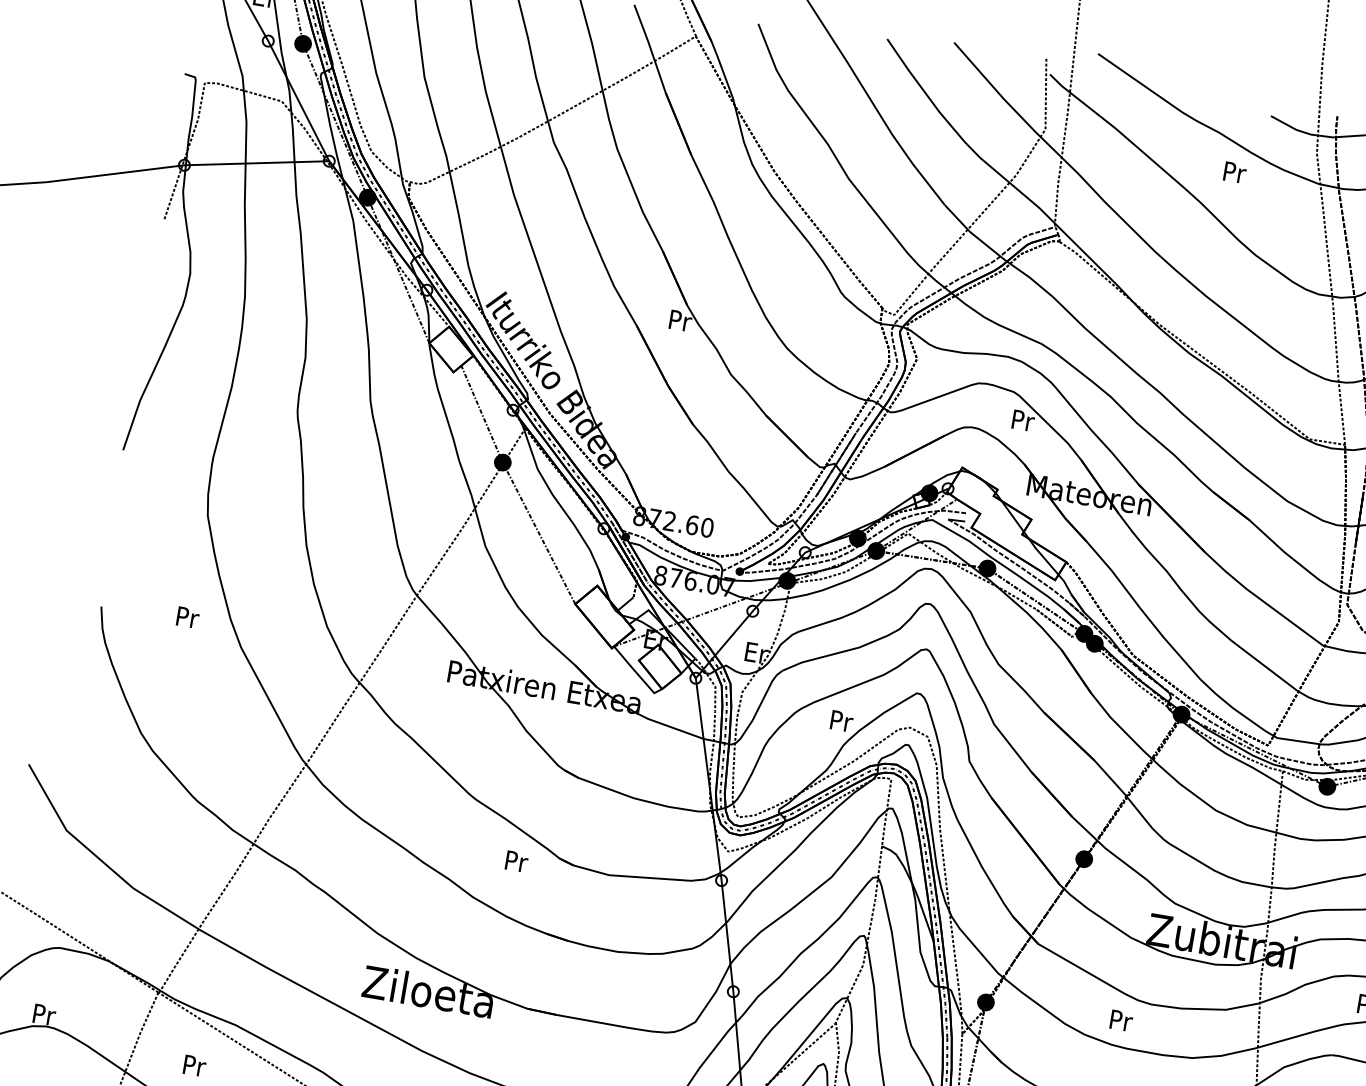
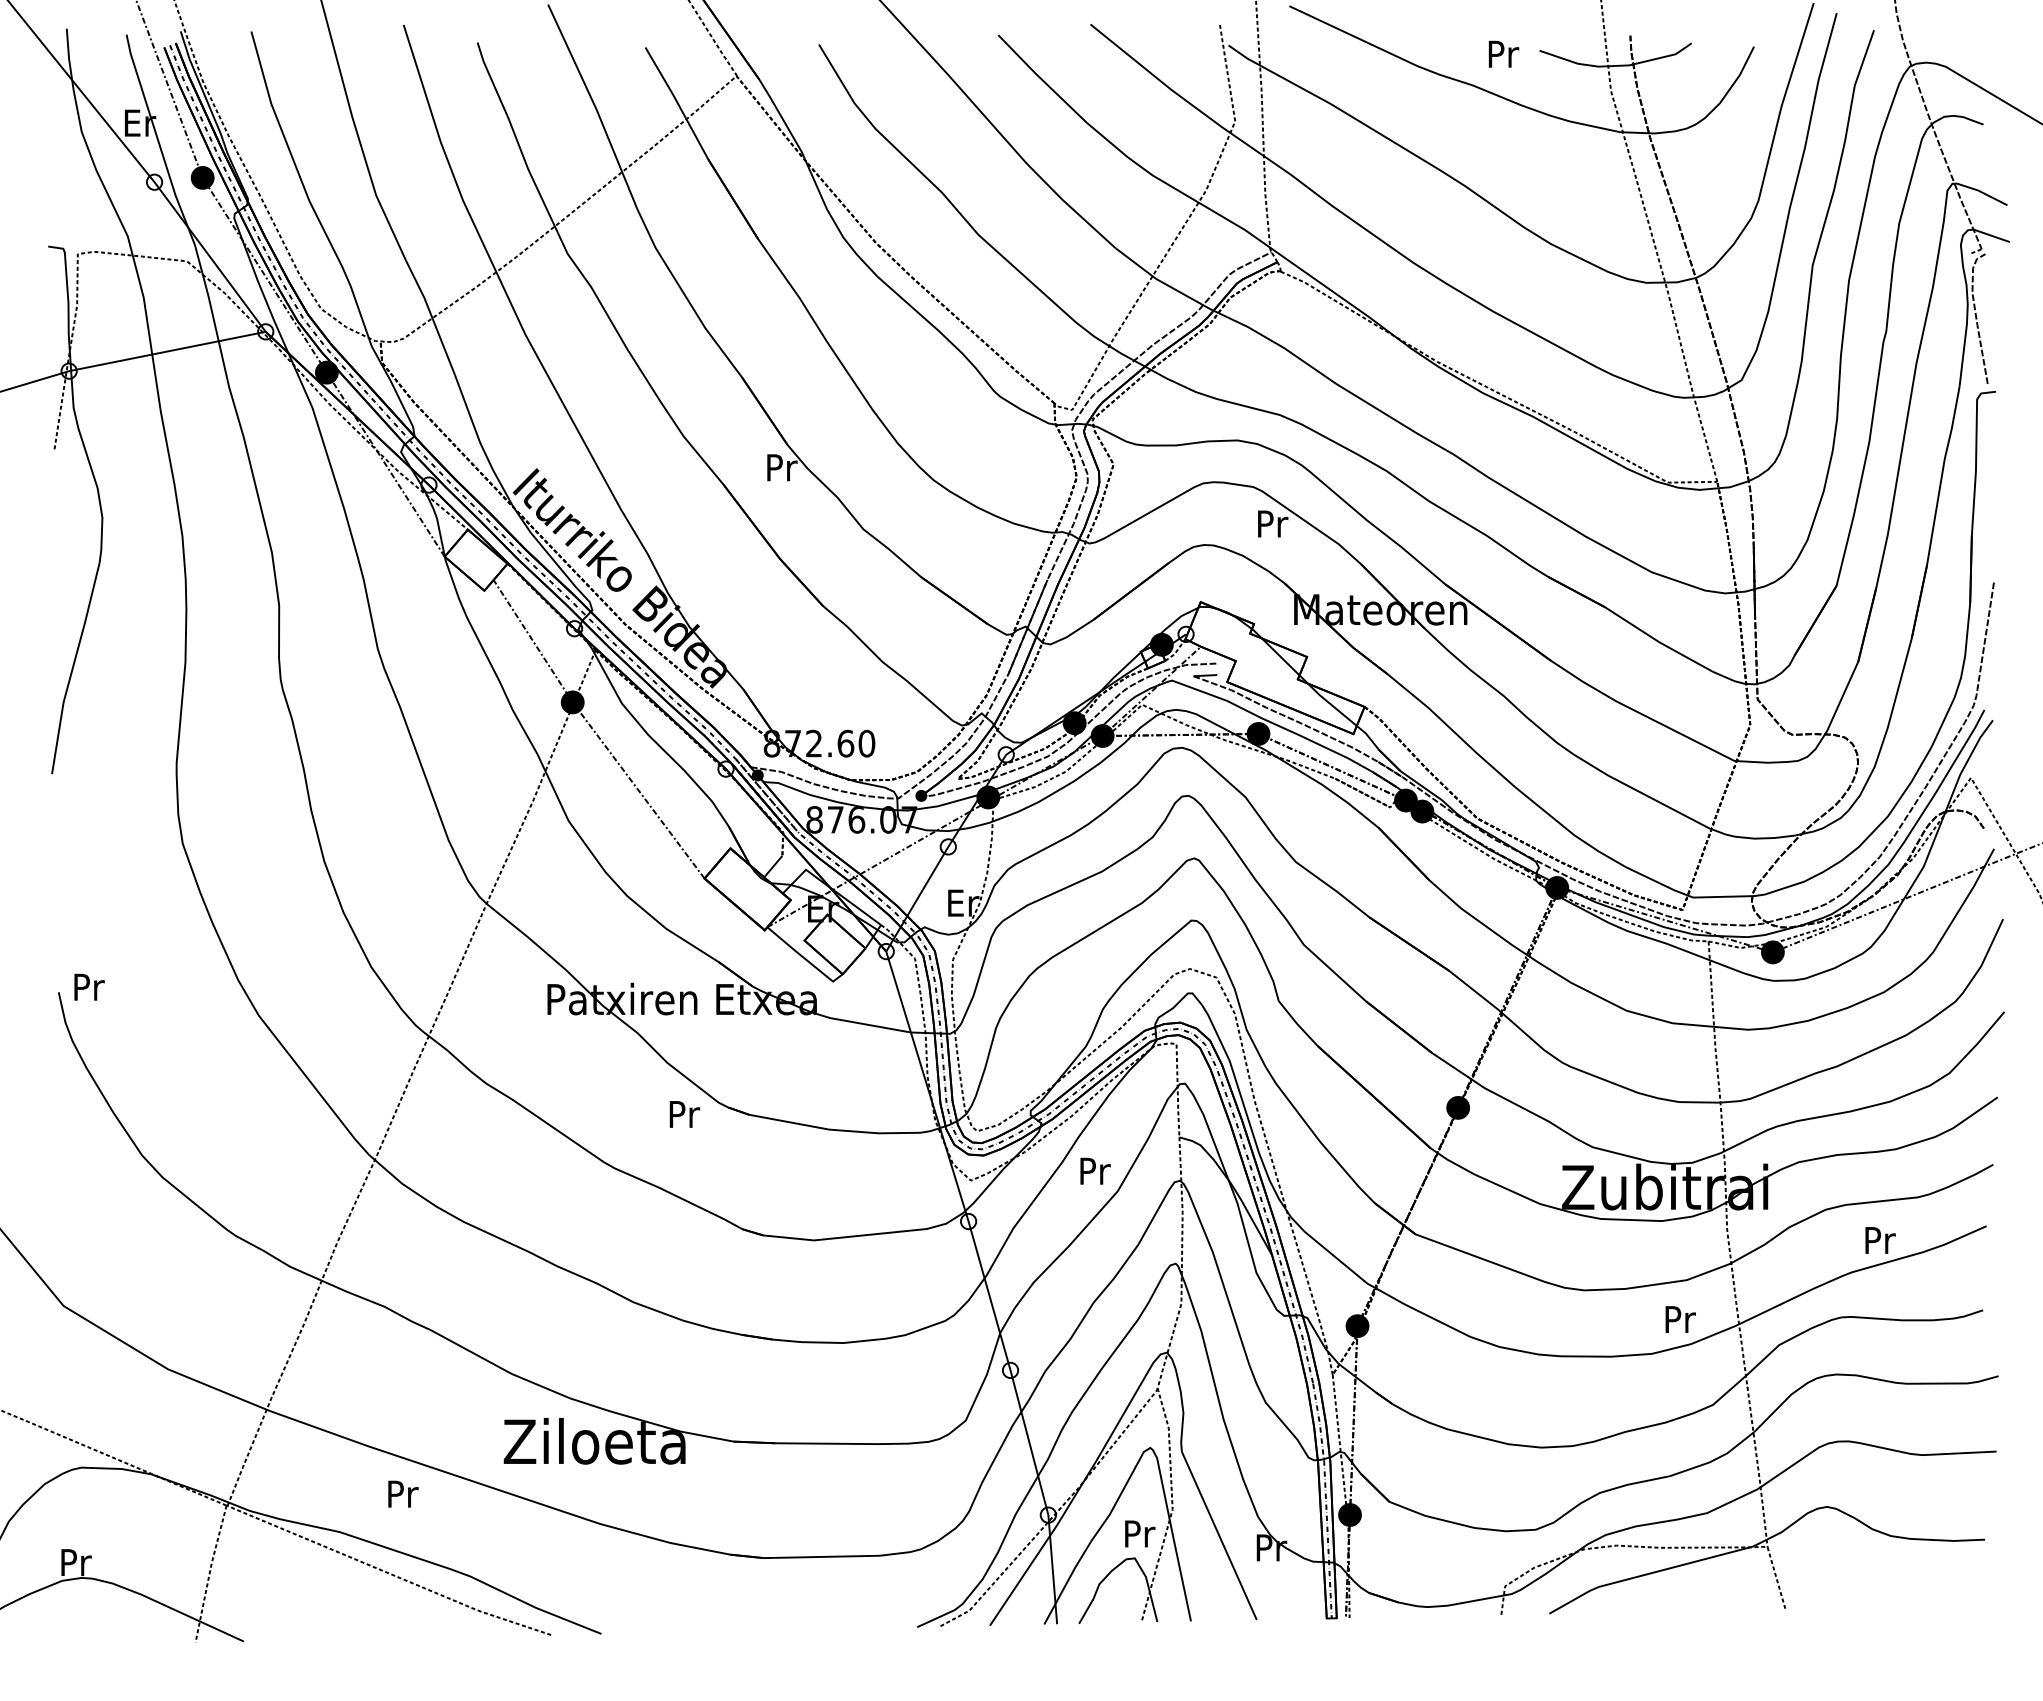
text: (1234, 172) -> (1503, 53), moved
text: (188, 617) -> (89, 986), moved
text: (841, 720) -> (1095, 1170), moved
text: (516, 861) -> (684, 1114), moved
text: (1121, 1020) -> (1680, 1319), moved
text: (195, 1065) -> (403, 1493), moved

